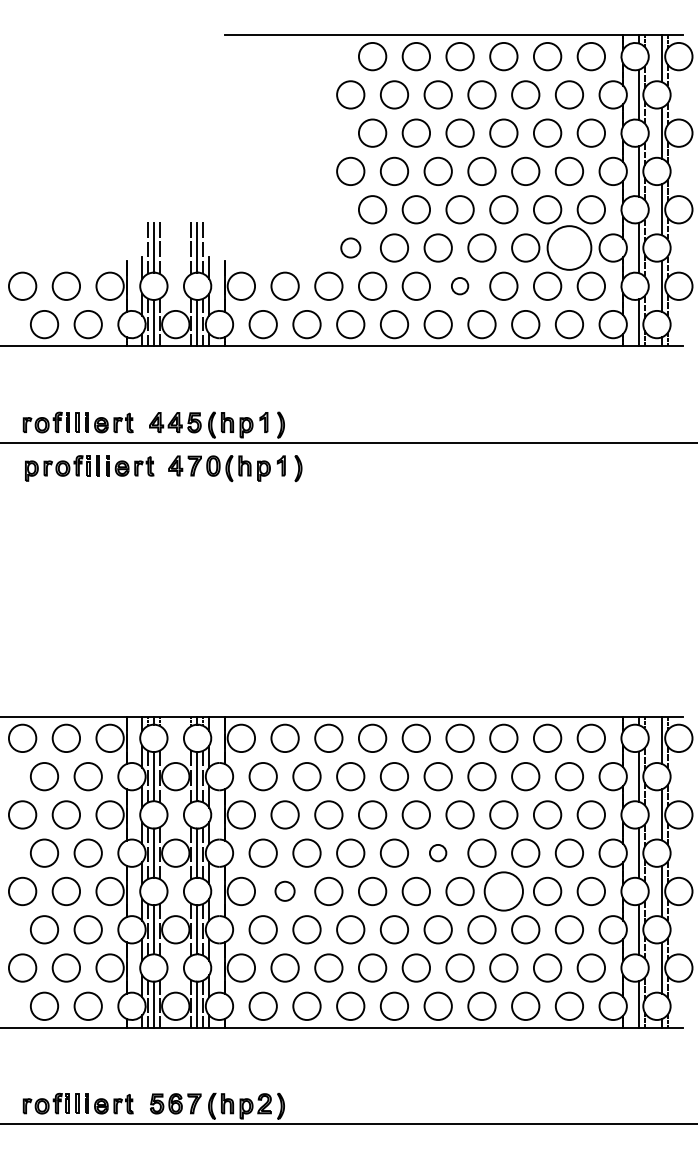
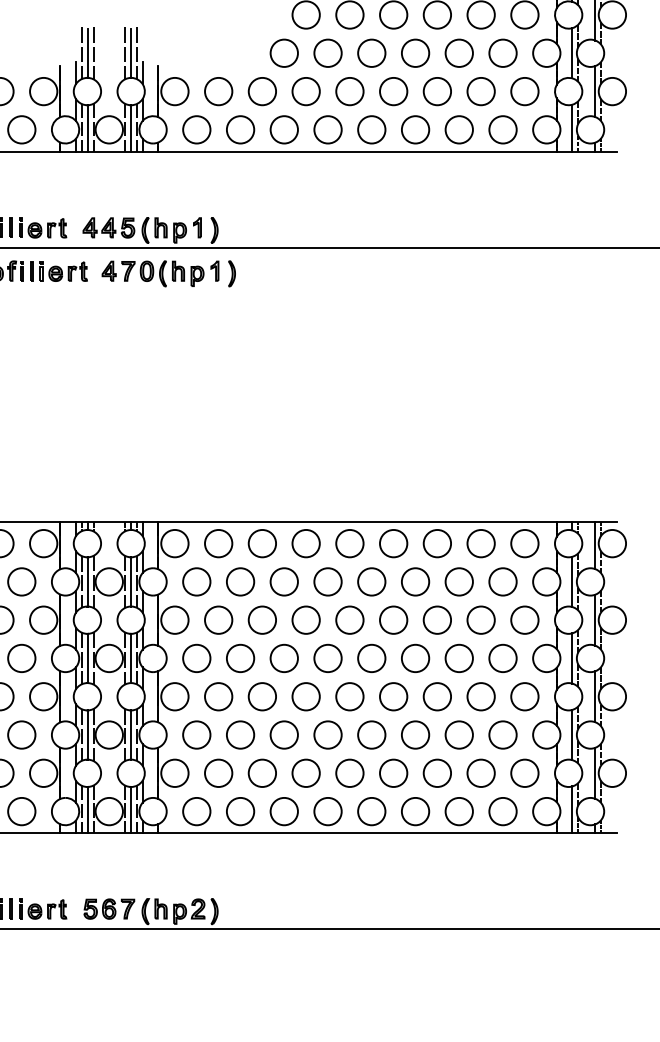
circle: (350, 247) -> (284, 52), size x1.43
circle: (569, 247) -> (503, 52), size x0.62
circle: (459, 285) -> (393, 90), size x1.67
circle: (437, 852) -> (371, 657), size x1.67
circle: (284, 890) -> (218, 695), size x1.43
circle: (503, 891) -> (437, 696), size x0.71

